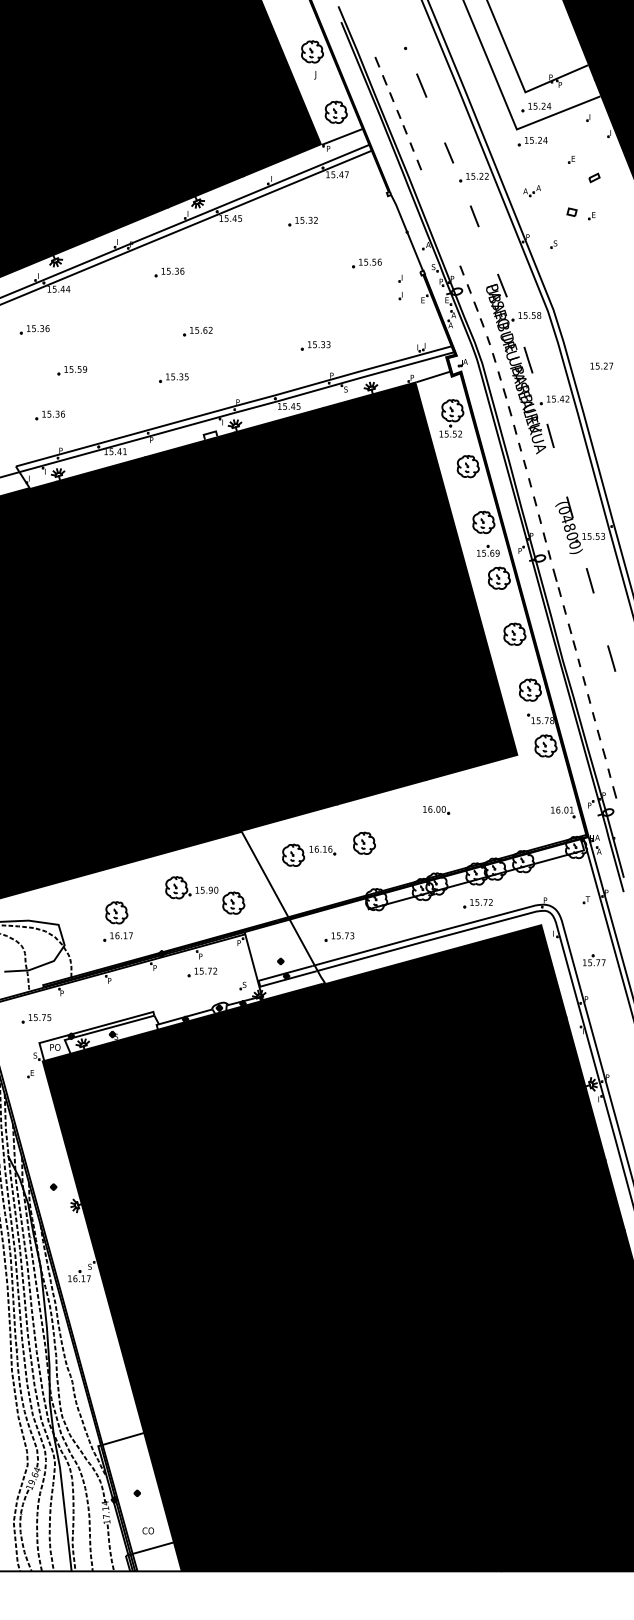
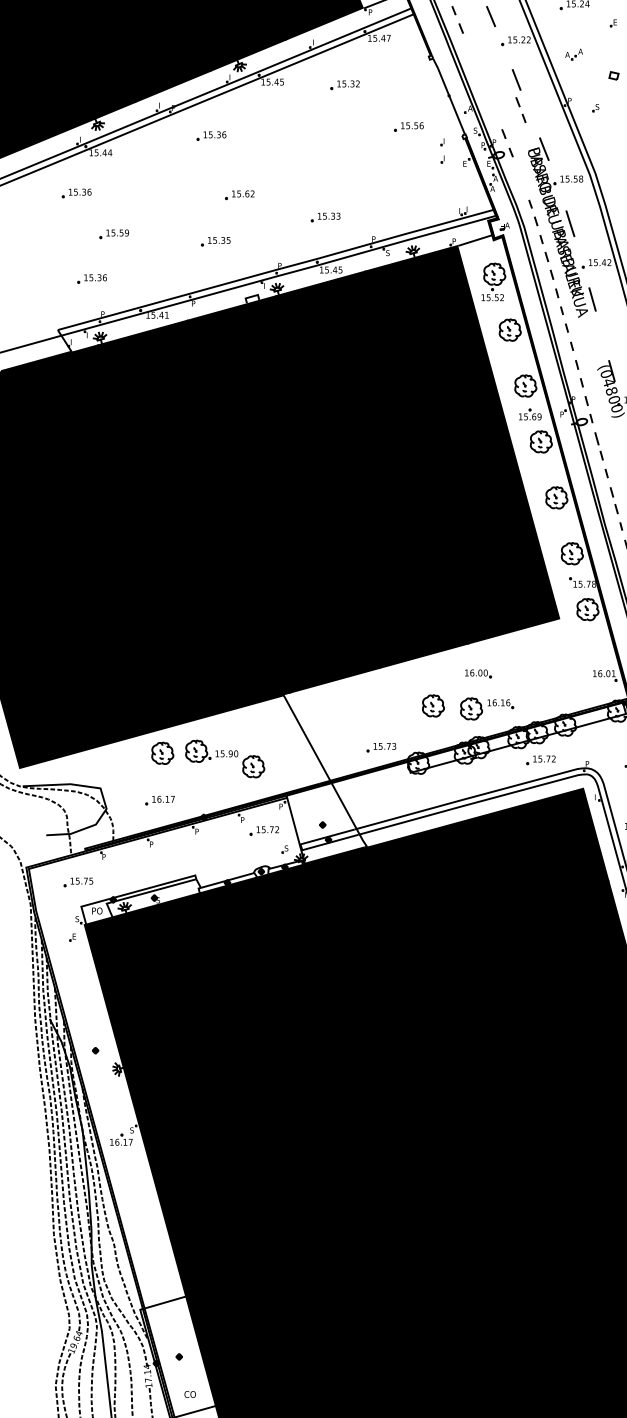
part: (478, 314) -> (520, 110), moved
part: (315, 345) -> (325, 217), moved
part: (364, 842) -> (433, 705), moved
part: (309, 854) -> (487, 708), moved
part: (205, 895) -> (225, 759), moved
part: (477, 903) -> (540, 760), moved
part: (116, 912) -> (162, 753), moved
part: (339, 936) -> (381, 747), moved
part: (202, 972) -> (264, 831), moved

